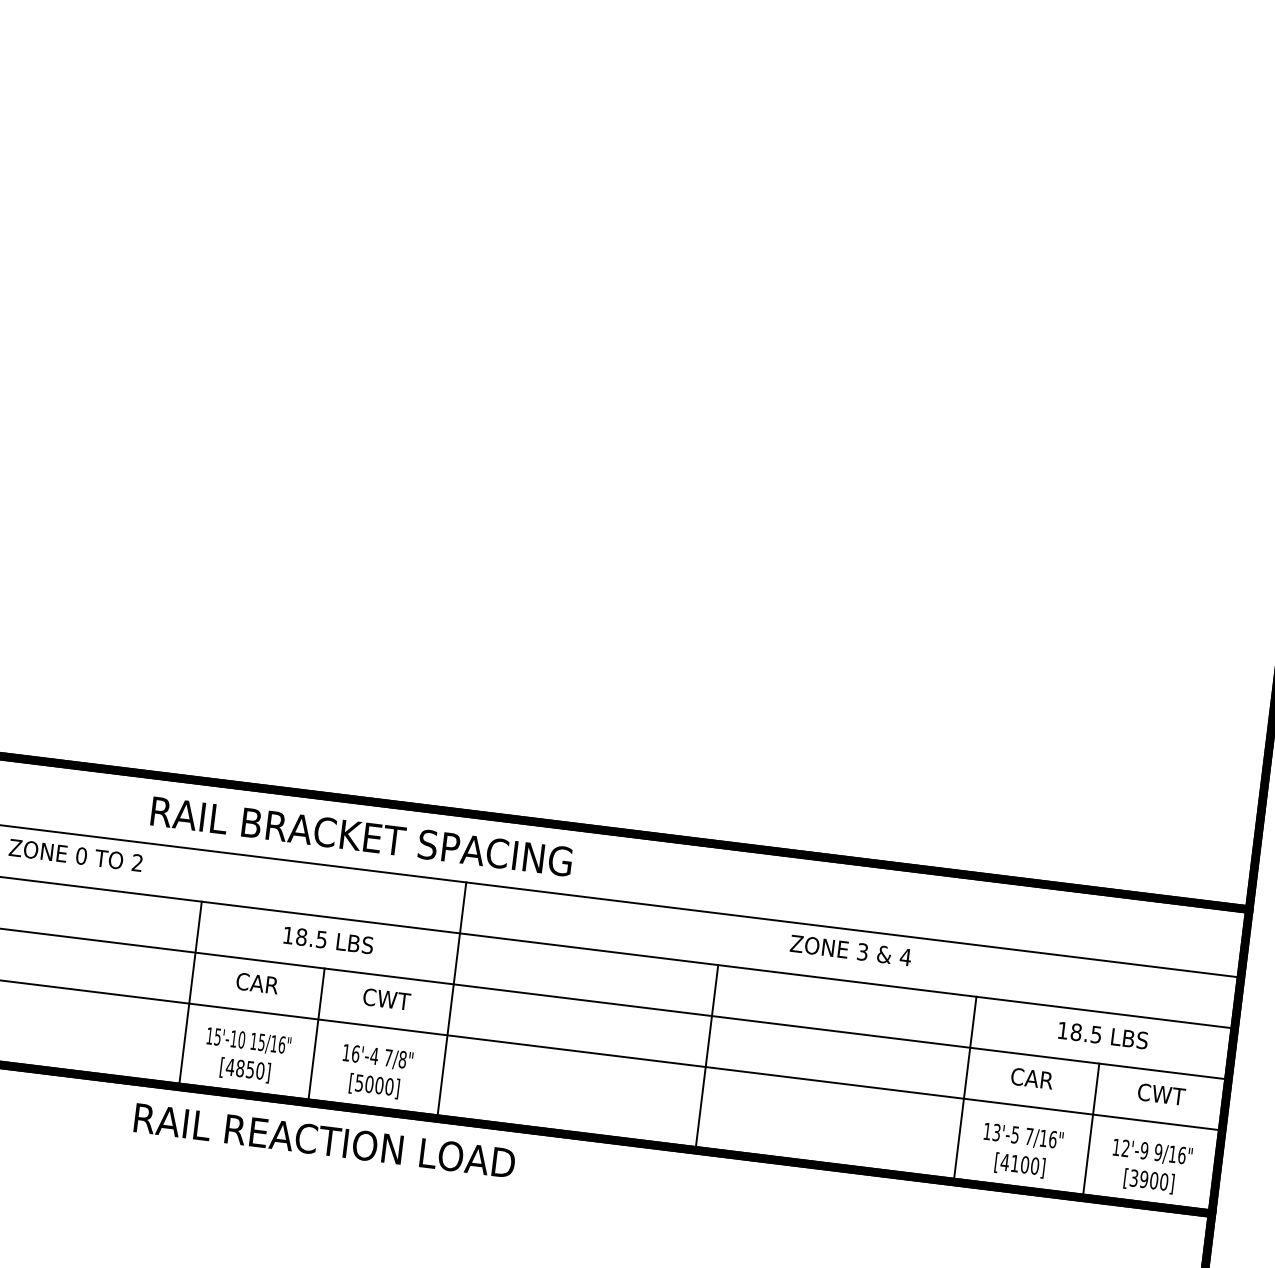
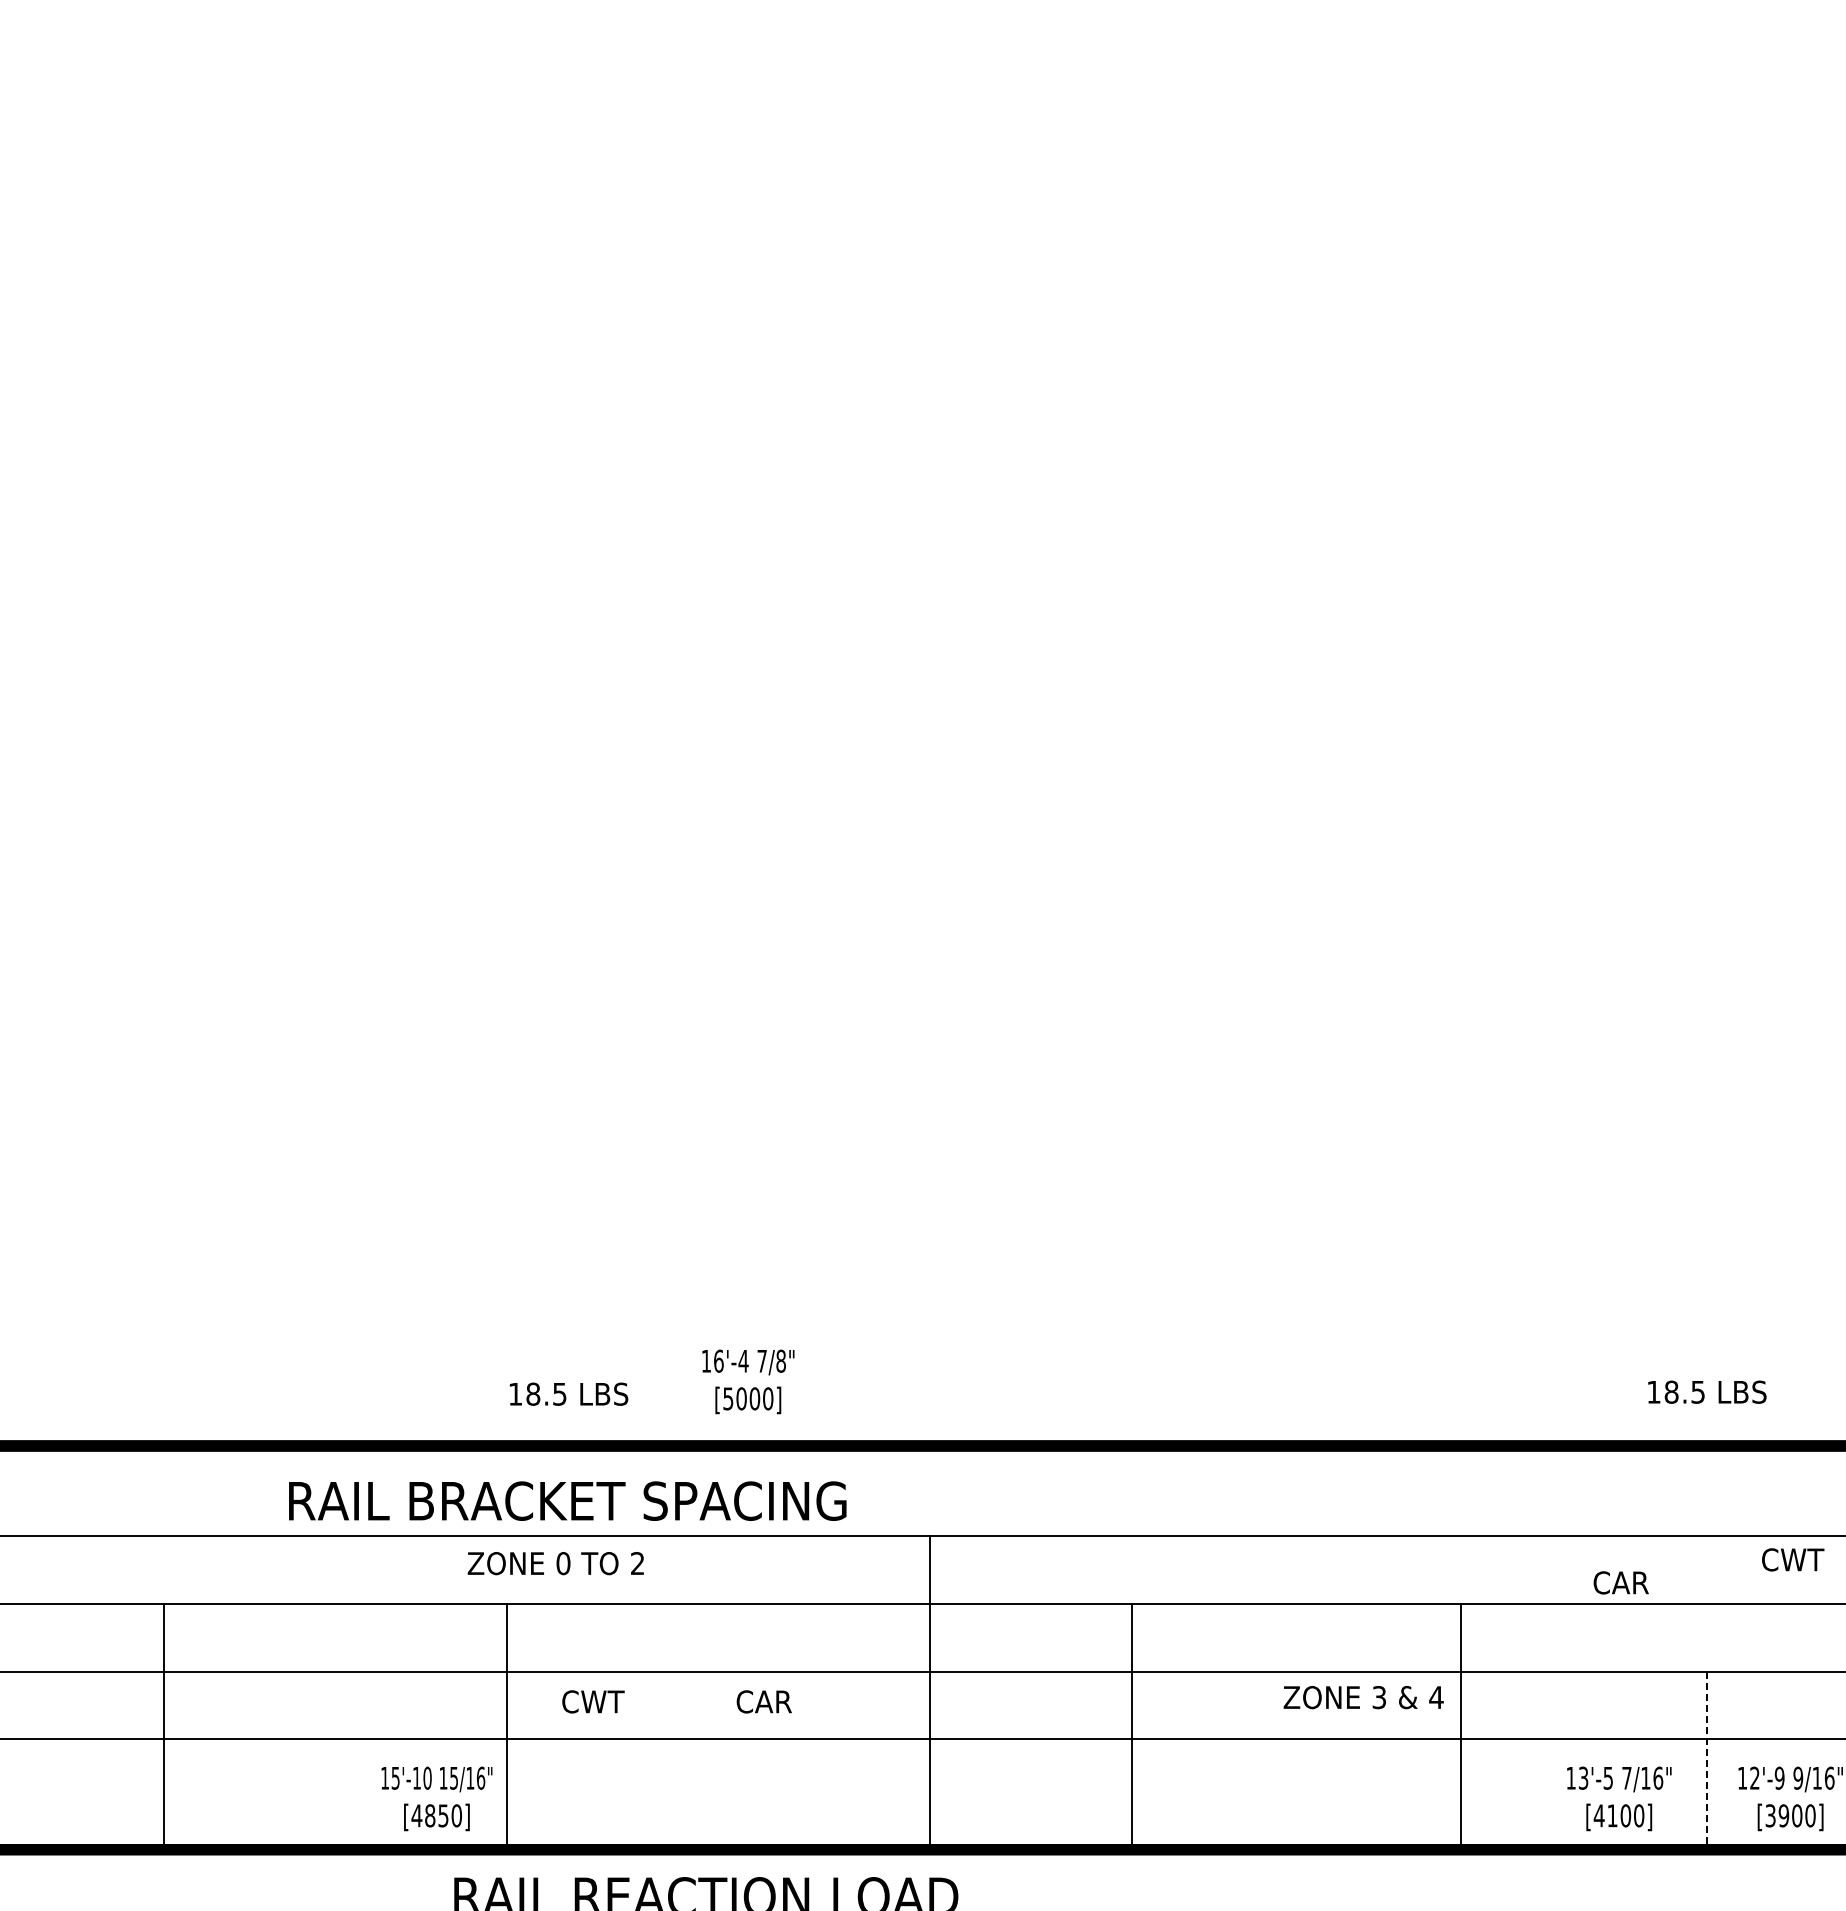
text: (361, 836) -> (567, 1500), moved
text: (75, 855) -> (555, 1563), moved
text: (329, 939) -> (569, 1393), moved
text: (850, 950) -> (1363, 1697), moved
text: (257, 983) -> (593, 1701), CAR -> CWT
text: (386, 999) -> (764, 1701), CWT -> CAR
line: (451, 1000) -> (929, 1692), moved
line: (316, 1035) -> (678, 1760), removed
text: (1103, 1035) -> (1707, 1391), moved
text: (246, 1056) -> (436, 1798), moved
line: (706, 1057) -> (1131, 1726), moved
text: (376, 1071) -> (748, 1381), moved
text: (1031, 1078) -> (1620, 1582), moved
line: (965, 1089) -> (1461, 1726), moved
text: (1161, 1094) -> (1793, 1559), moved
line: (1090, 1131) -> (1706, 1761), solid -> dashed

